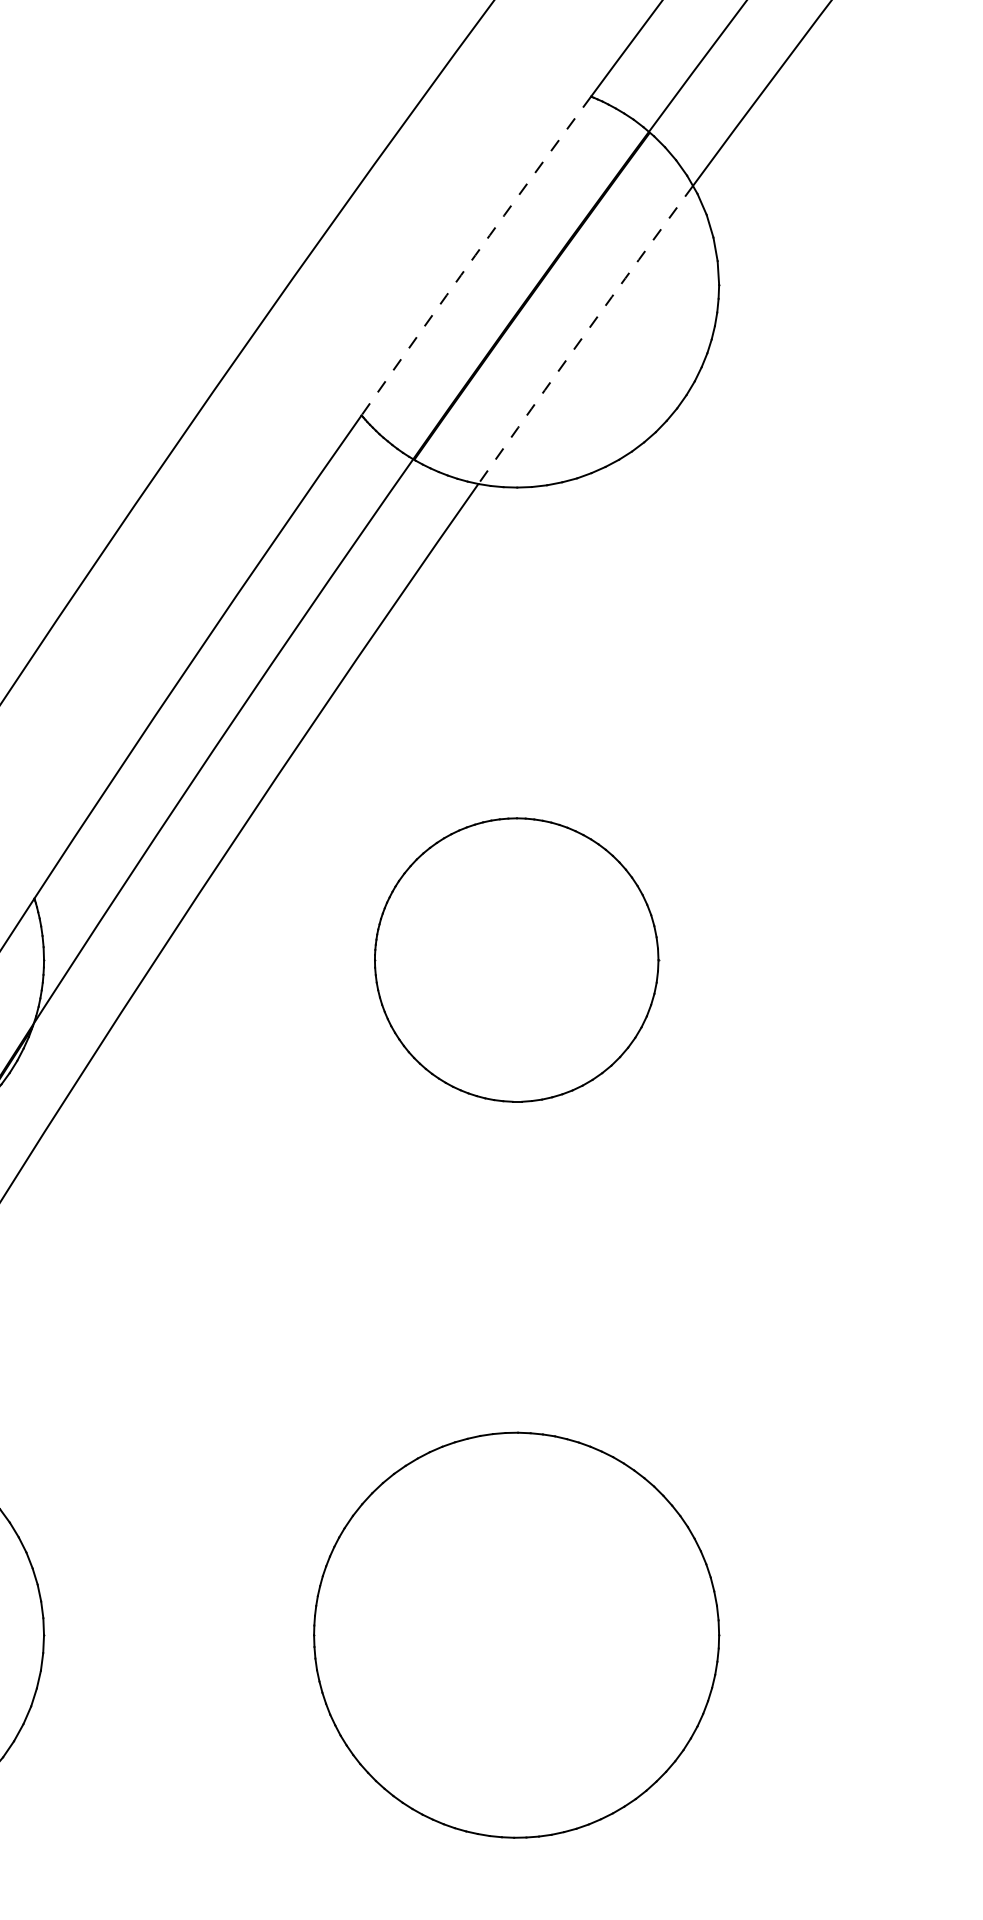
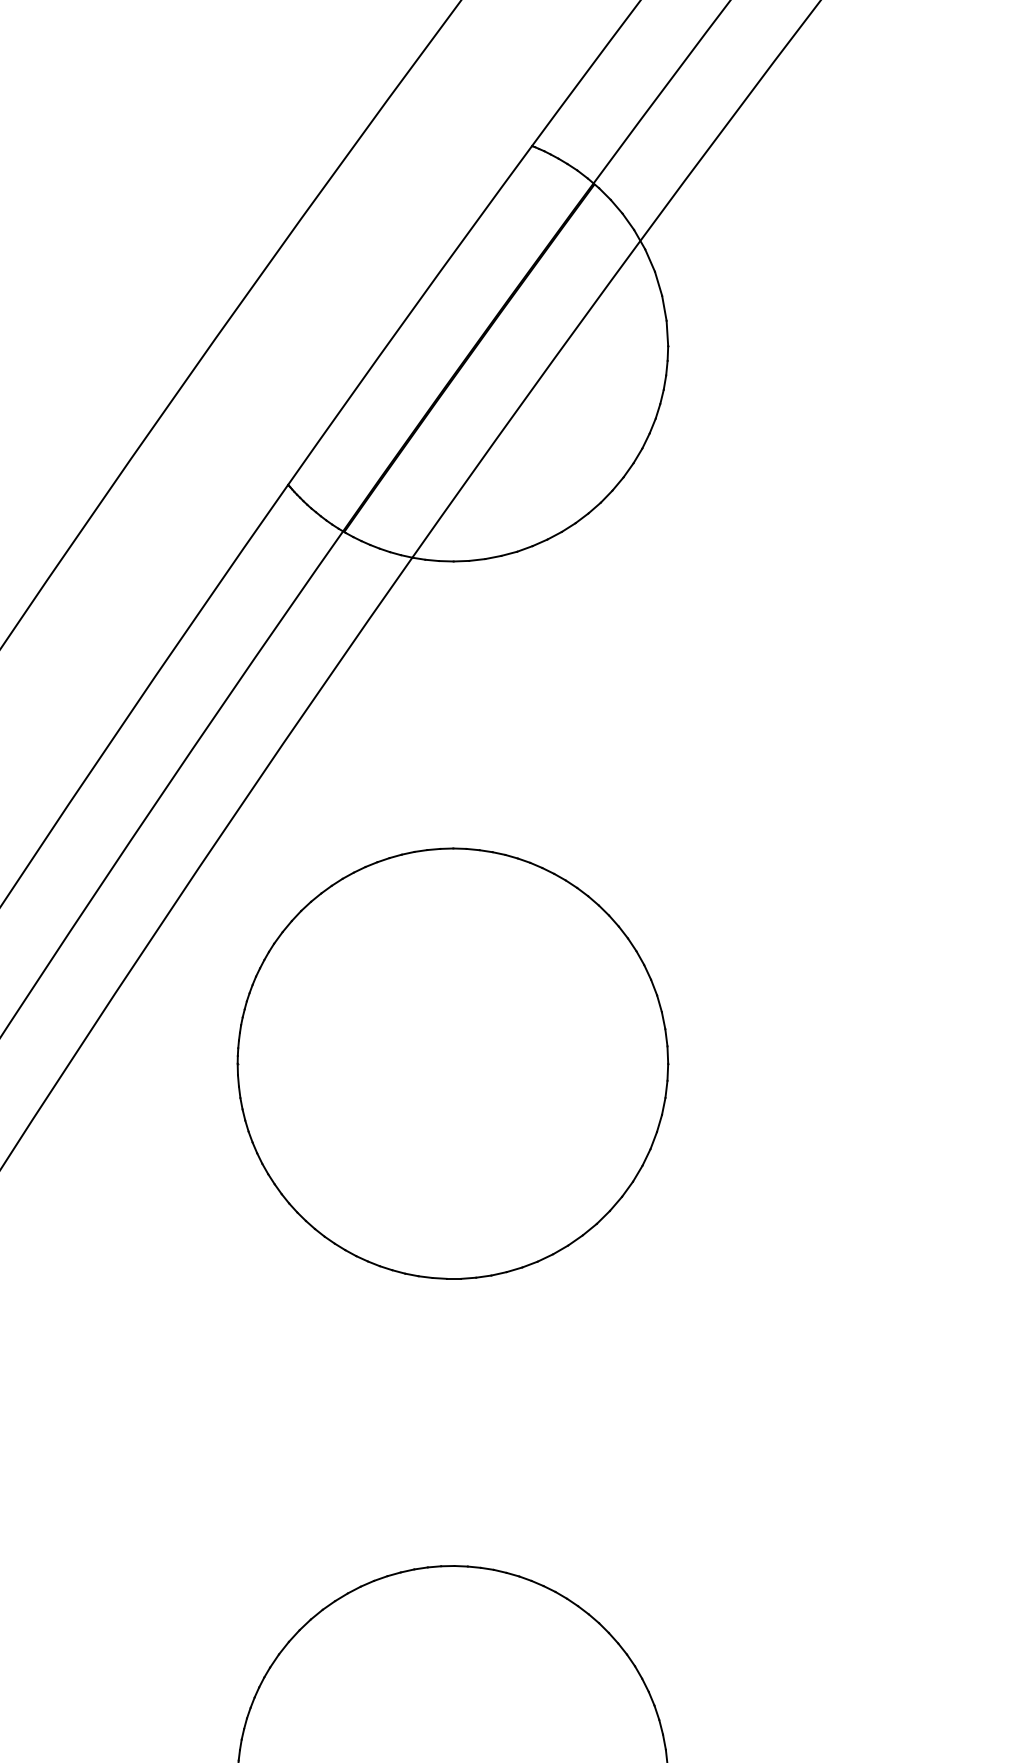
arc: (475, 255) -> (409, 314), dashed -> solid
arc: (584, 334) -> (525, 398), dashed -> solid
part: (516, 959) -> (452, 1063), size x1.43

